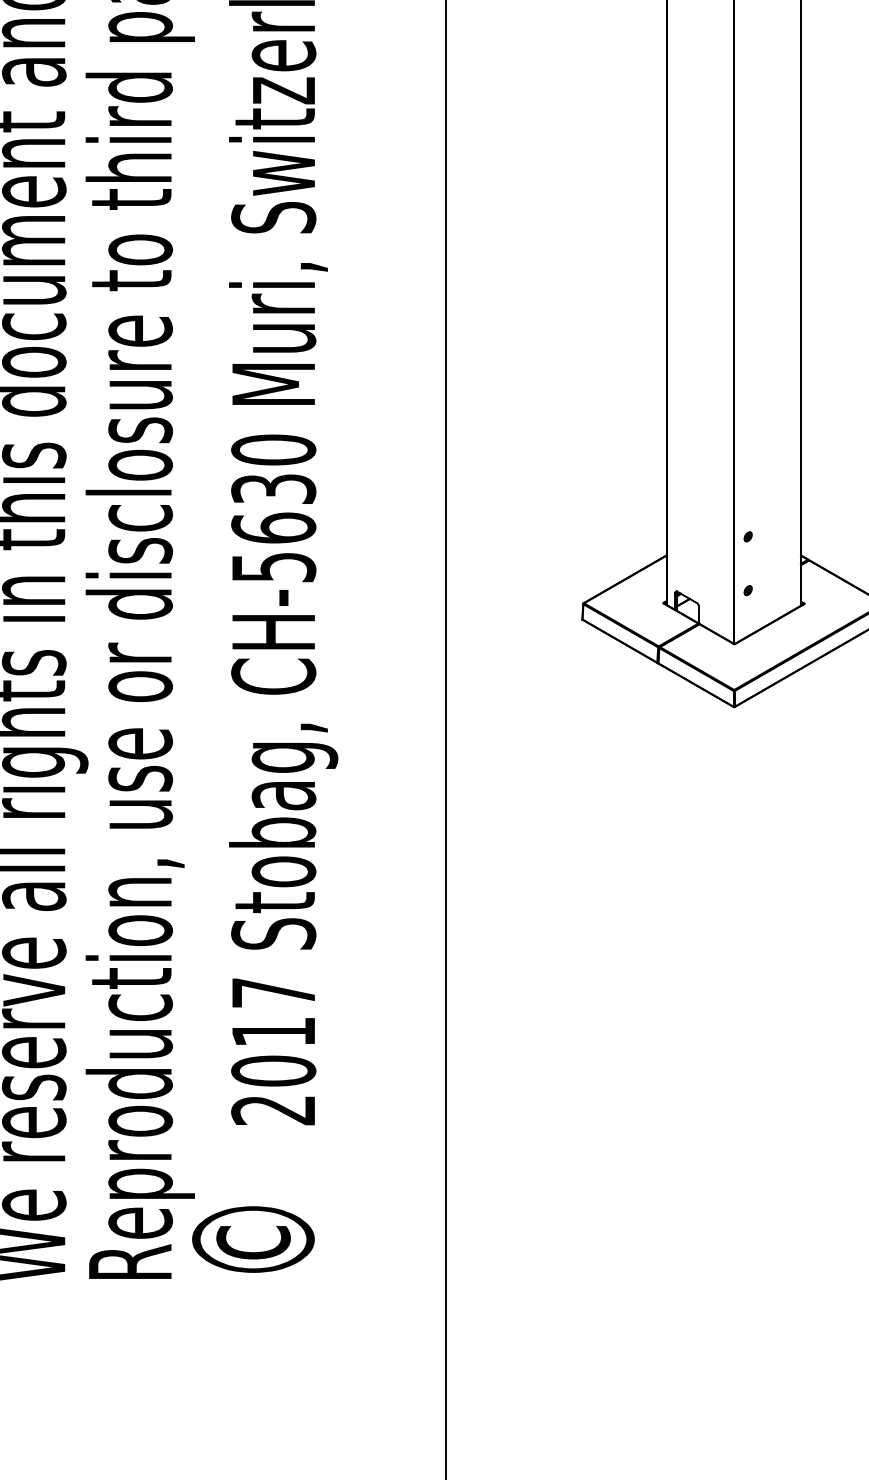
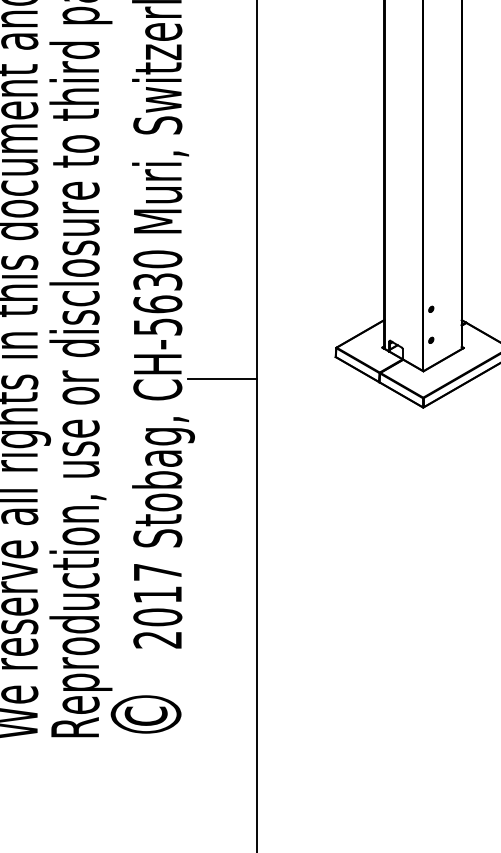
line: (385, 658) -> (222, 379), added

